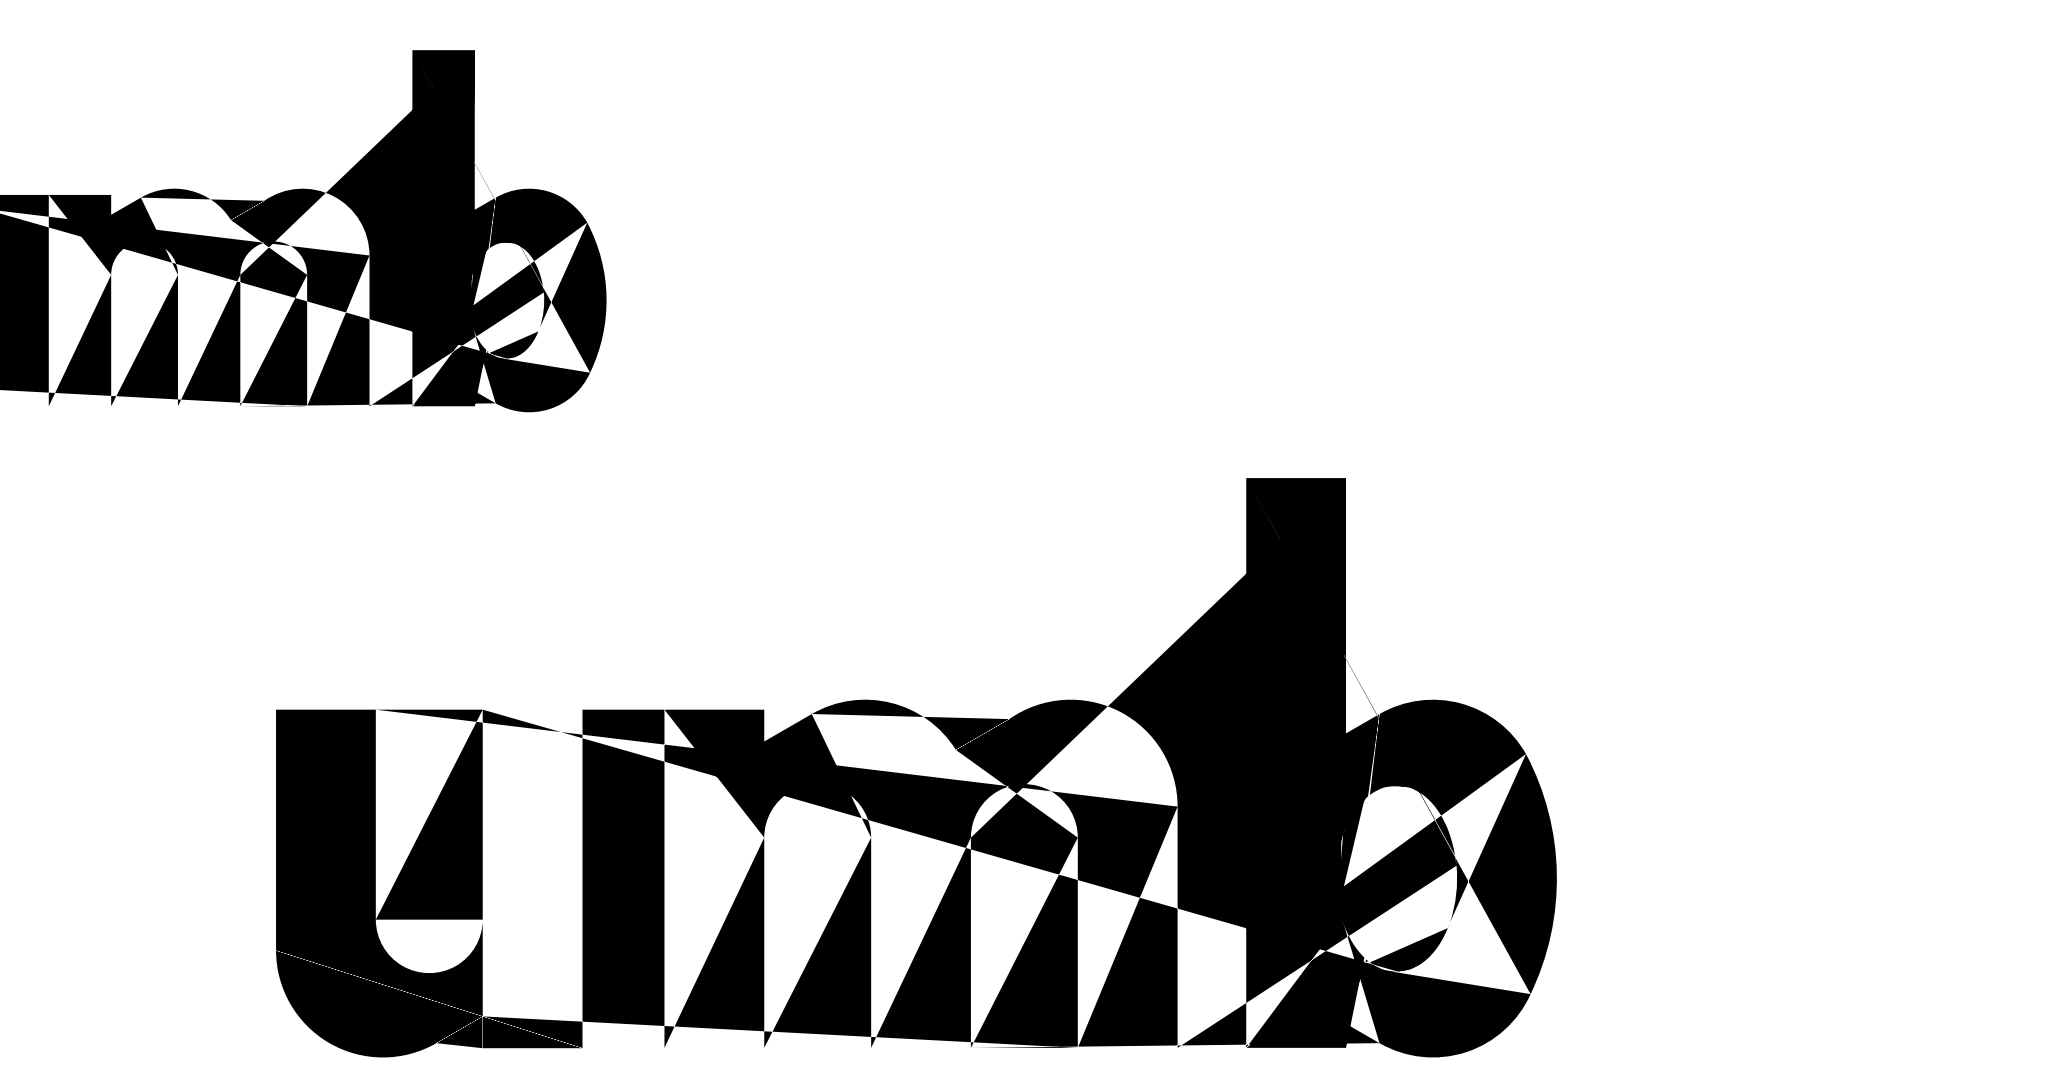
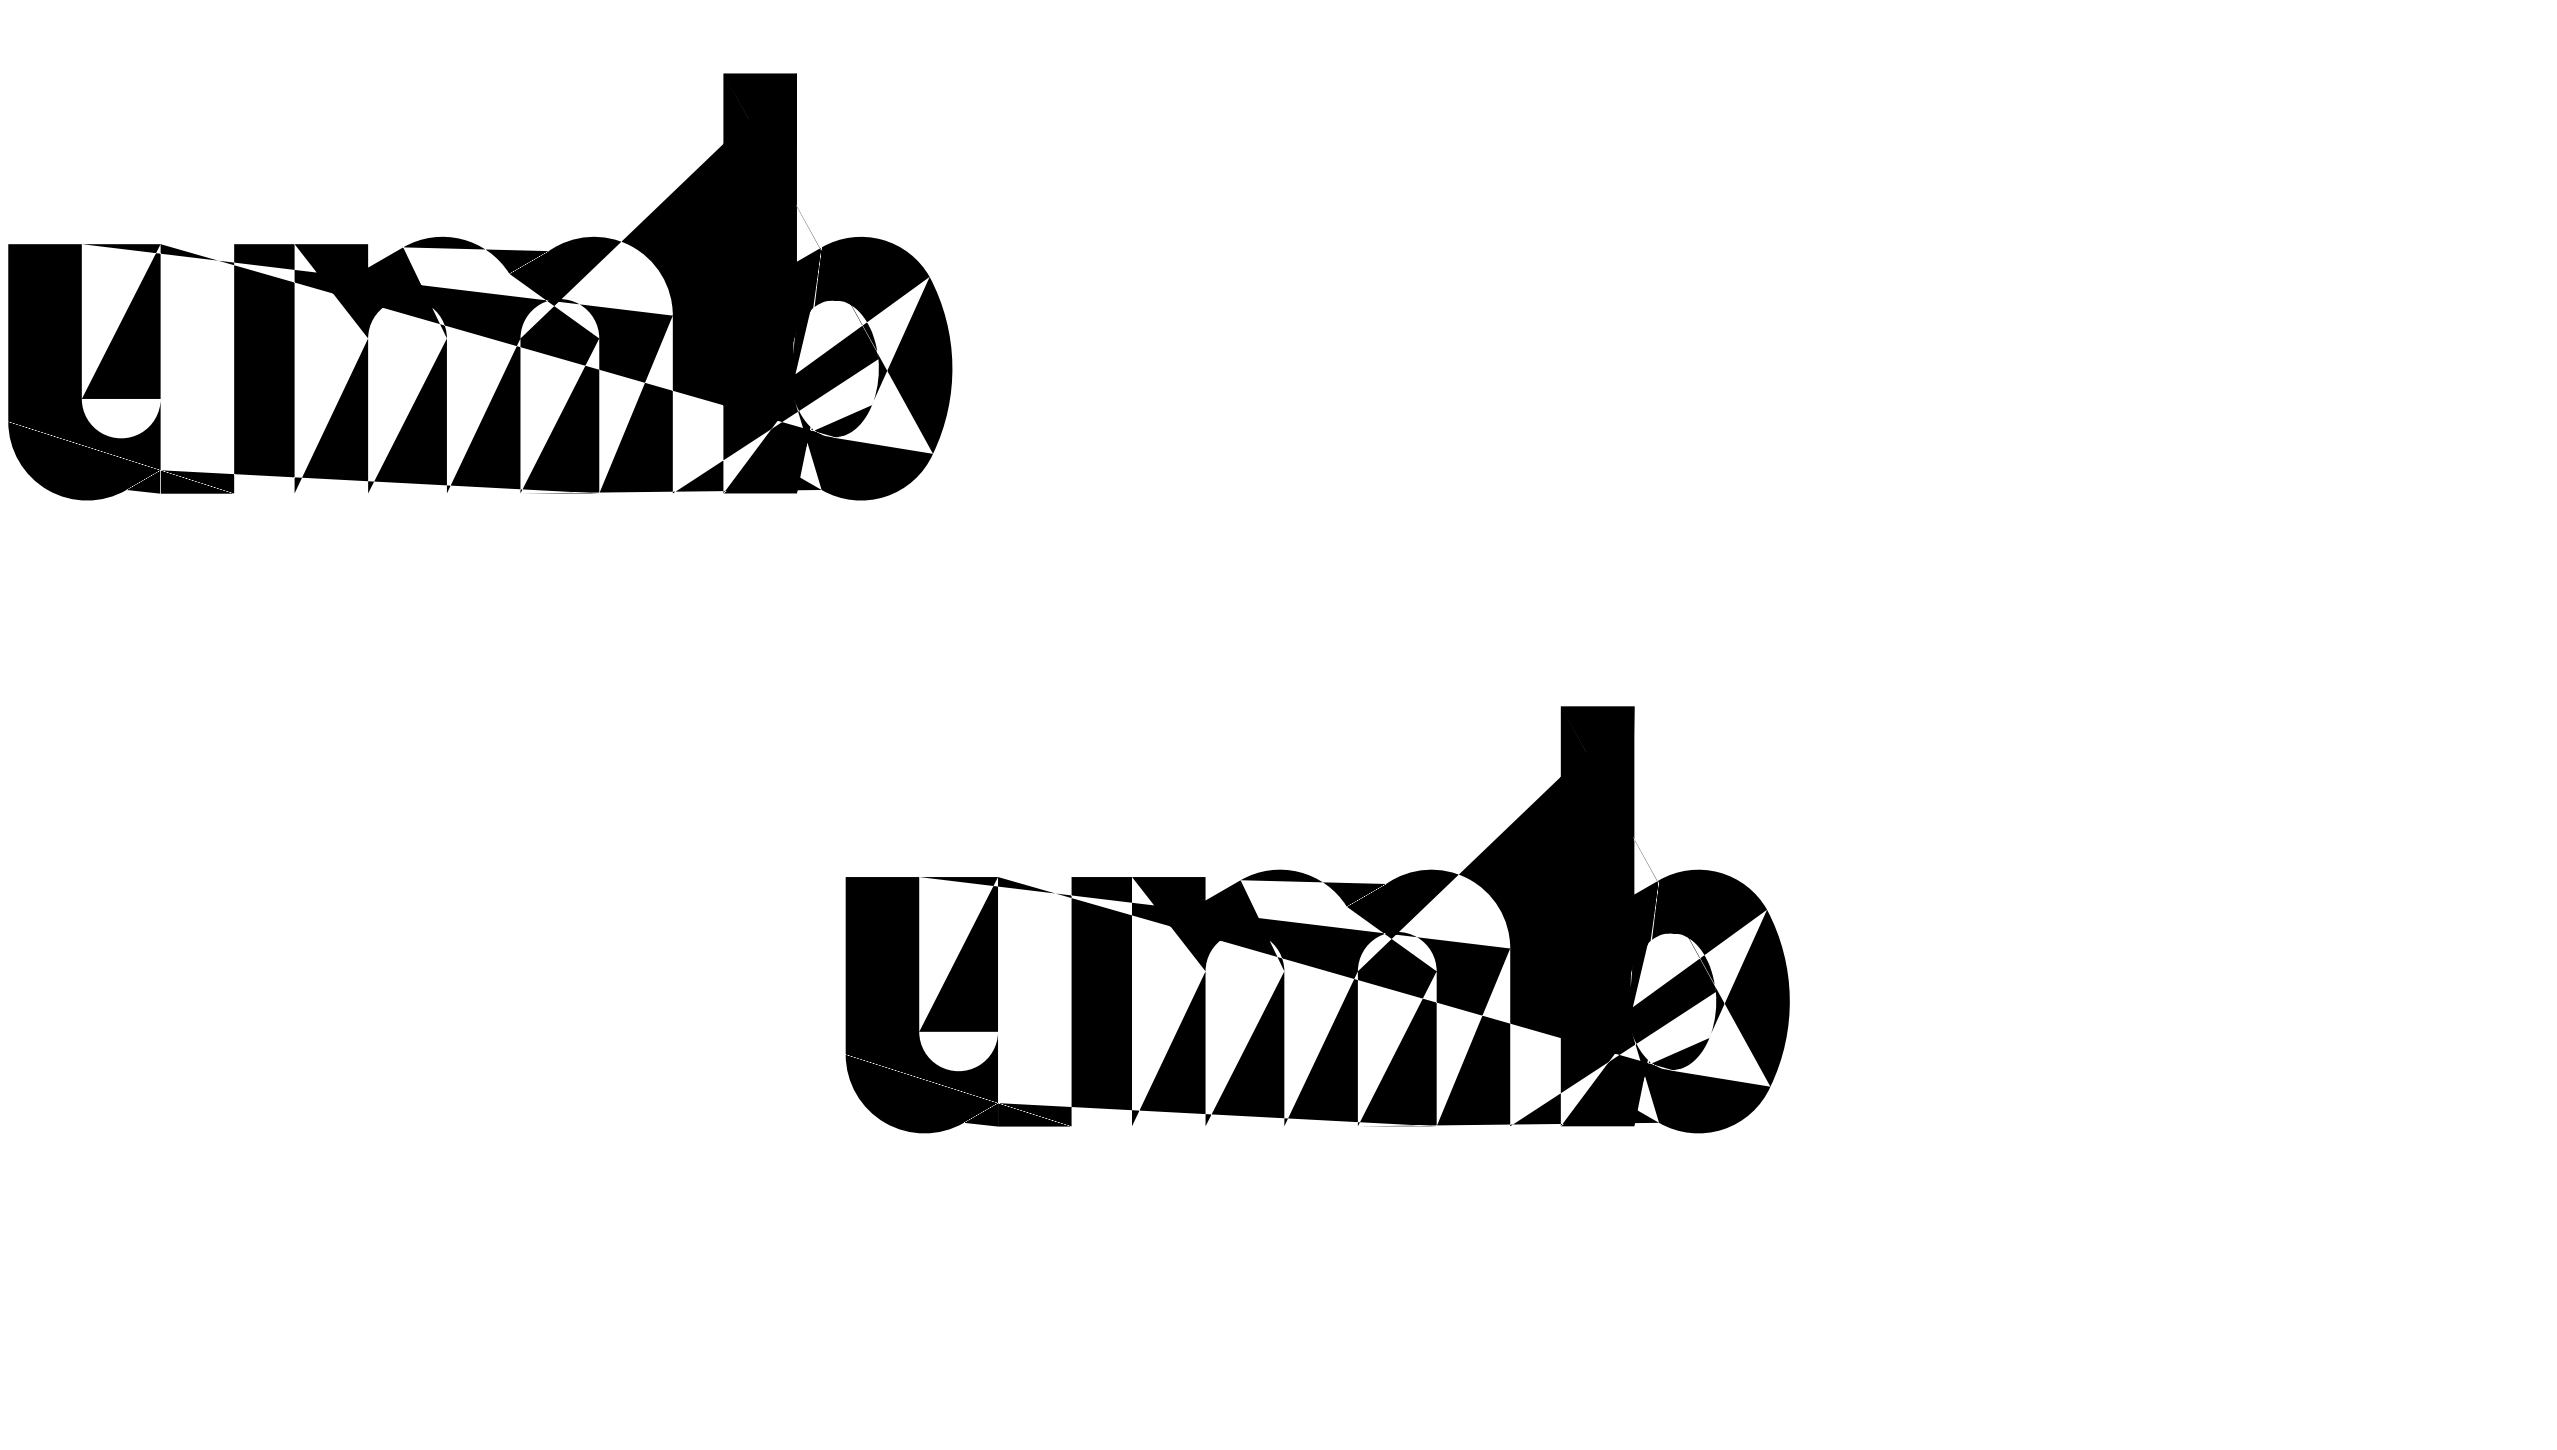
part: (916, 767) -> (1317, 919), size x0.62

